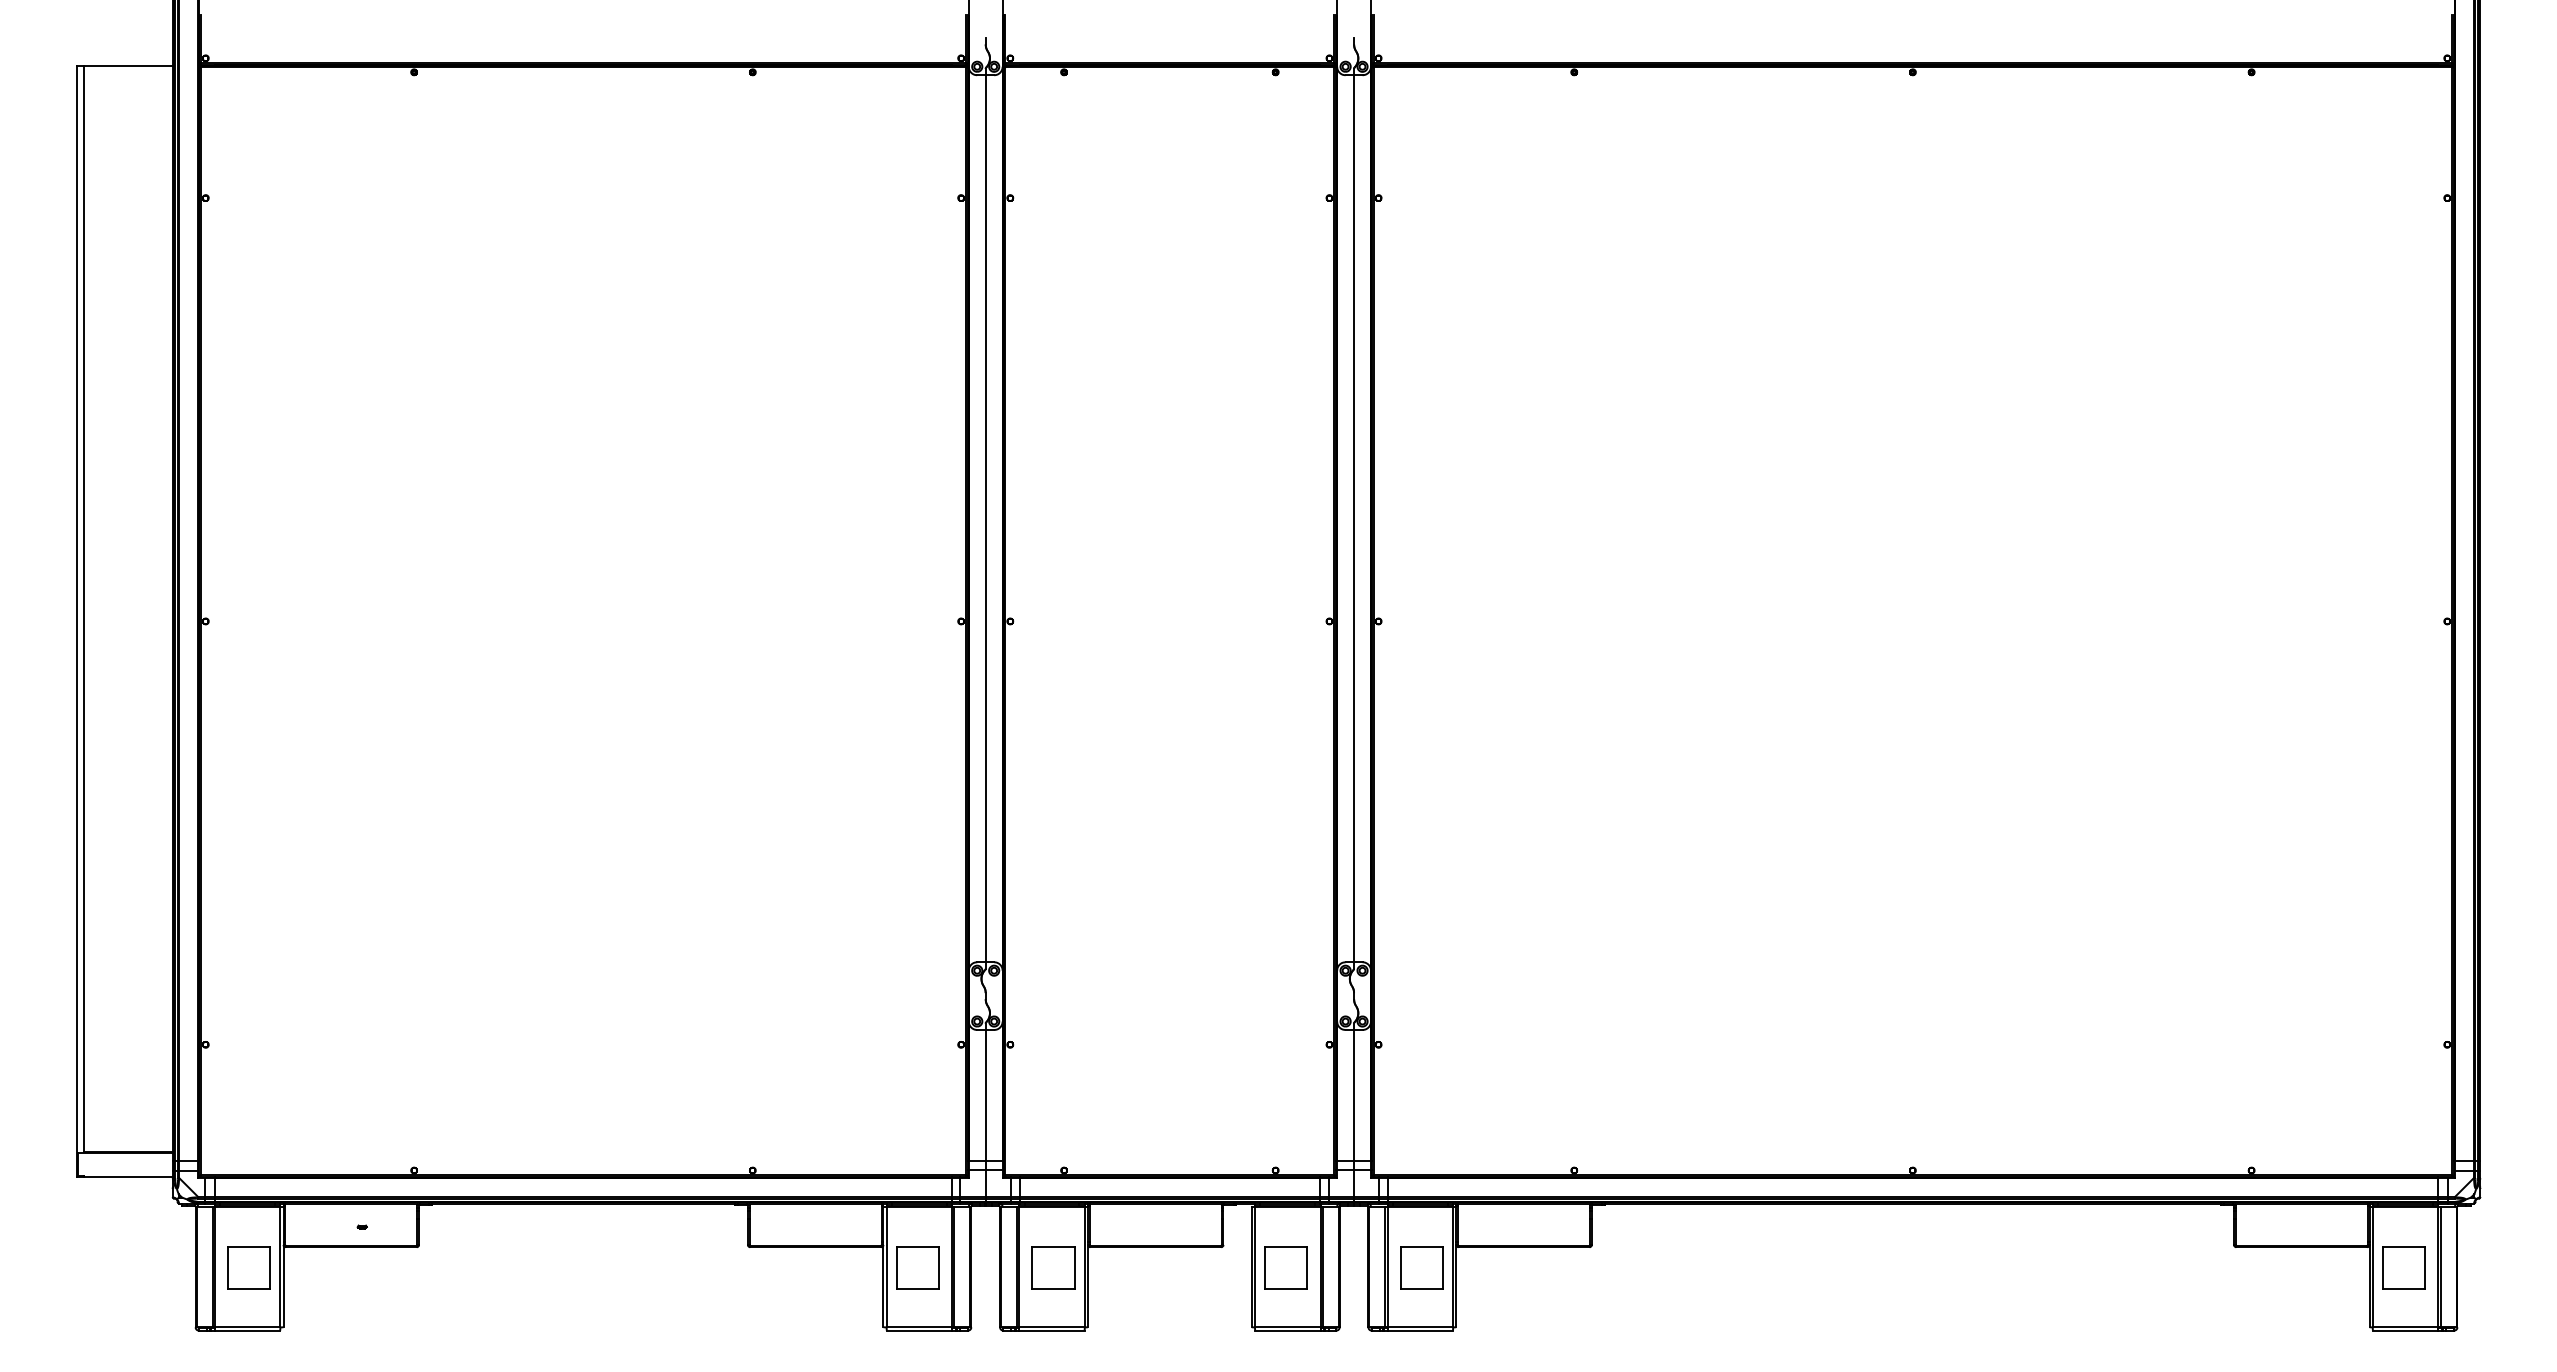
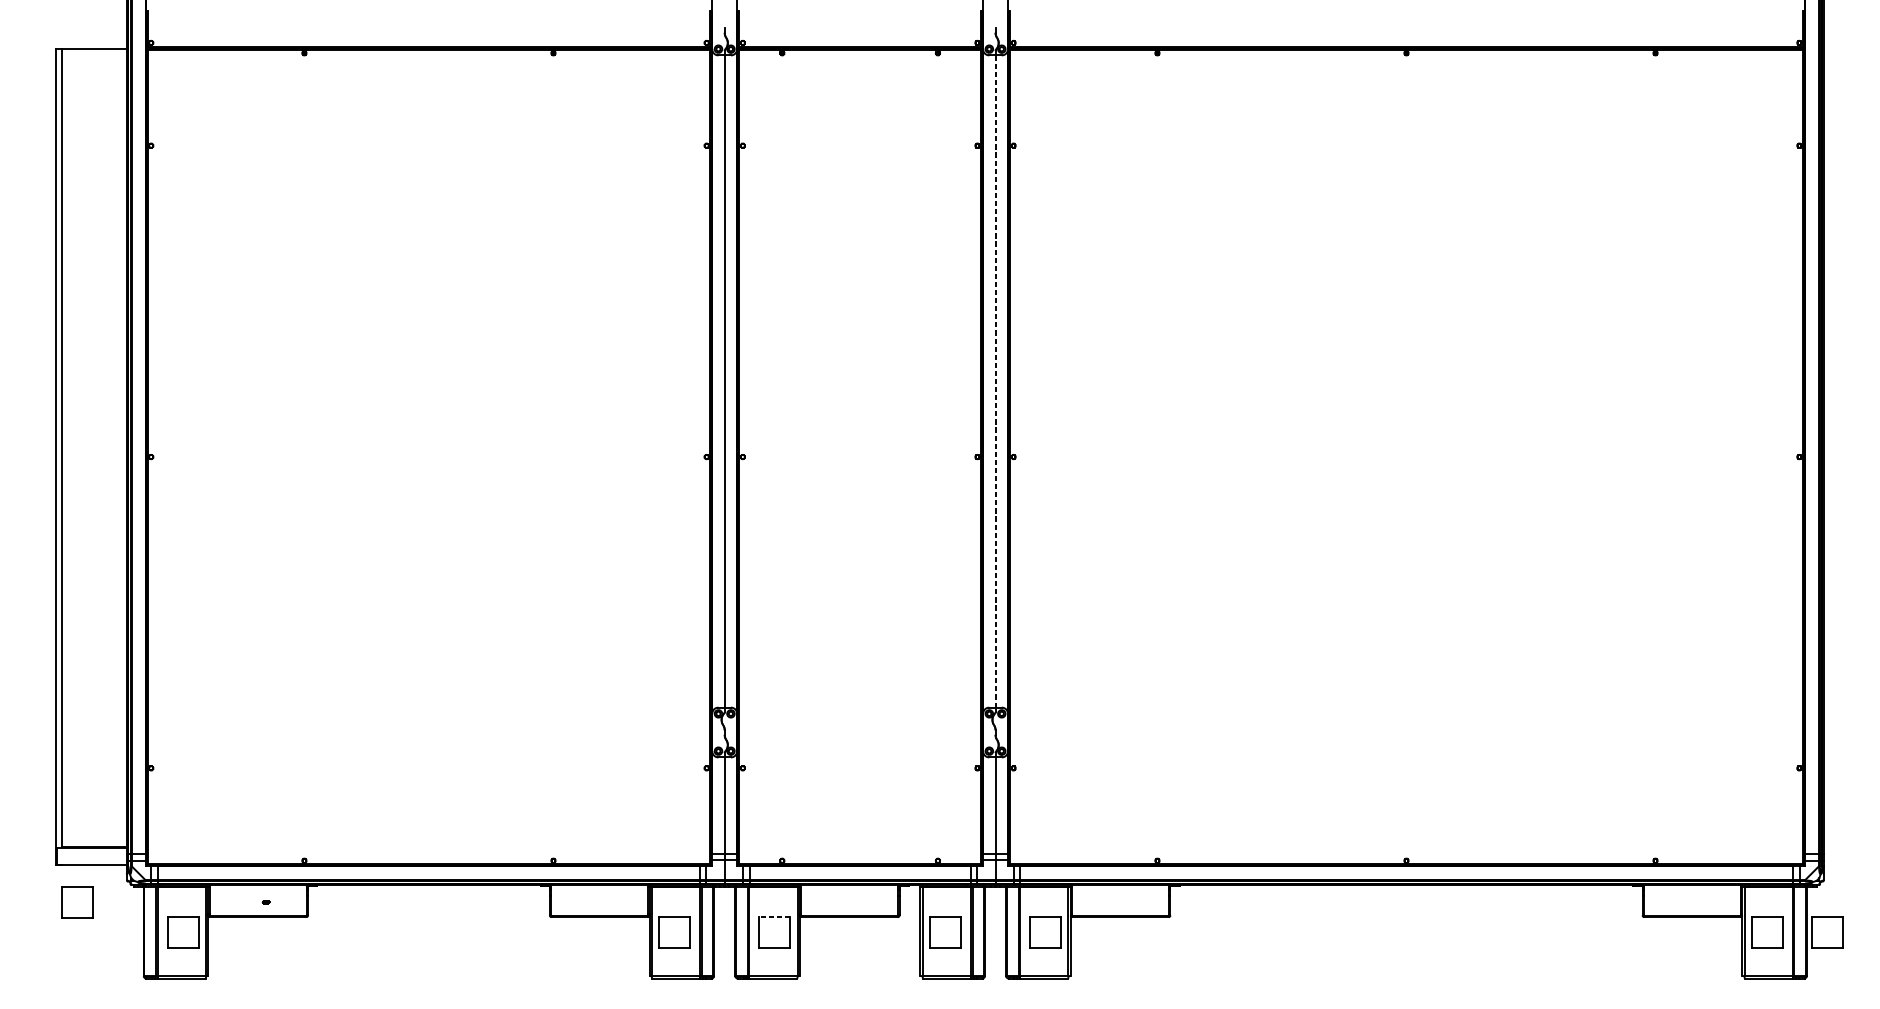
line: (1354, 518) -> (995, 381), solid -> dashed
part: (104, 1226) -> (76, 901), added
line: (1053, 1246) -> (774, 916), solid -> dashed
part: (2485, 1267) -> (1827, 932), added

